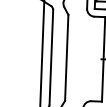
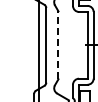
line: (66, 58) -> (58, 45), solid -> dashed

